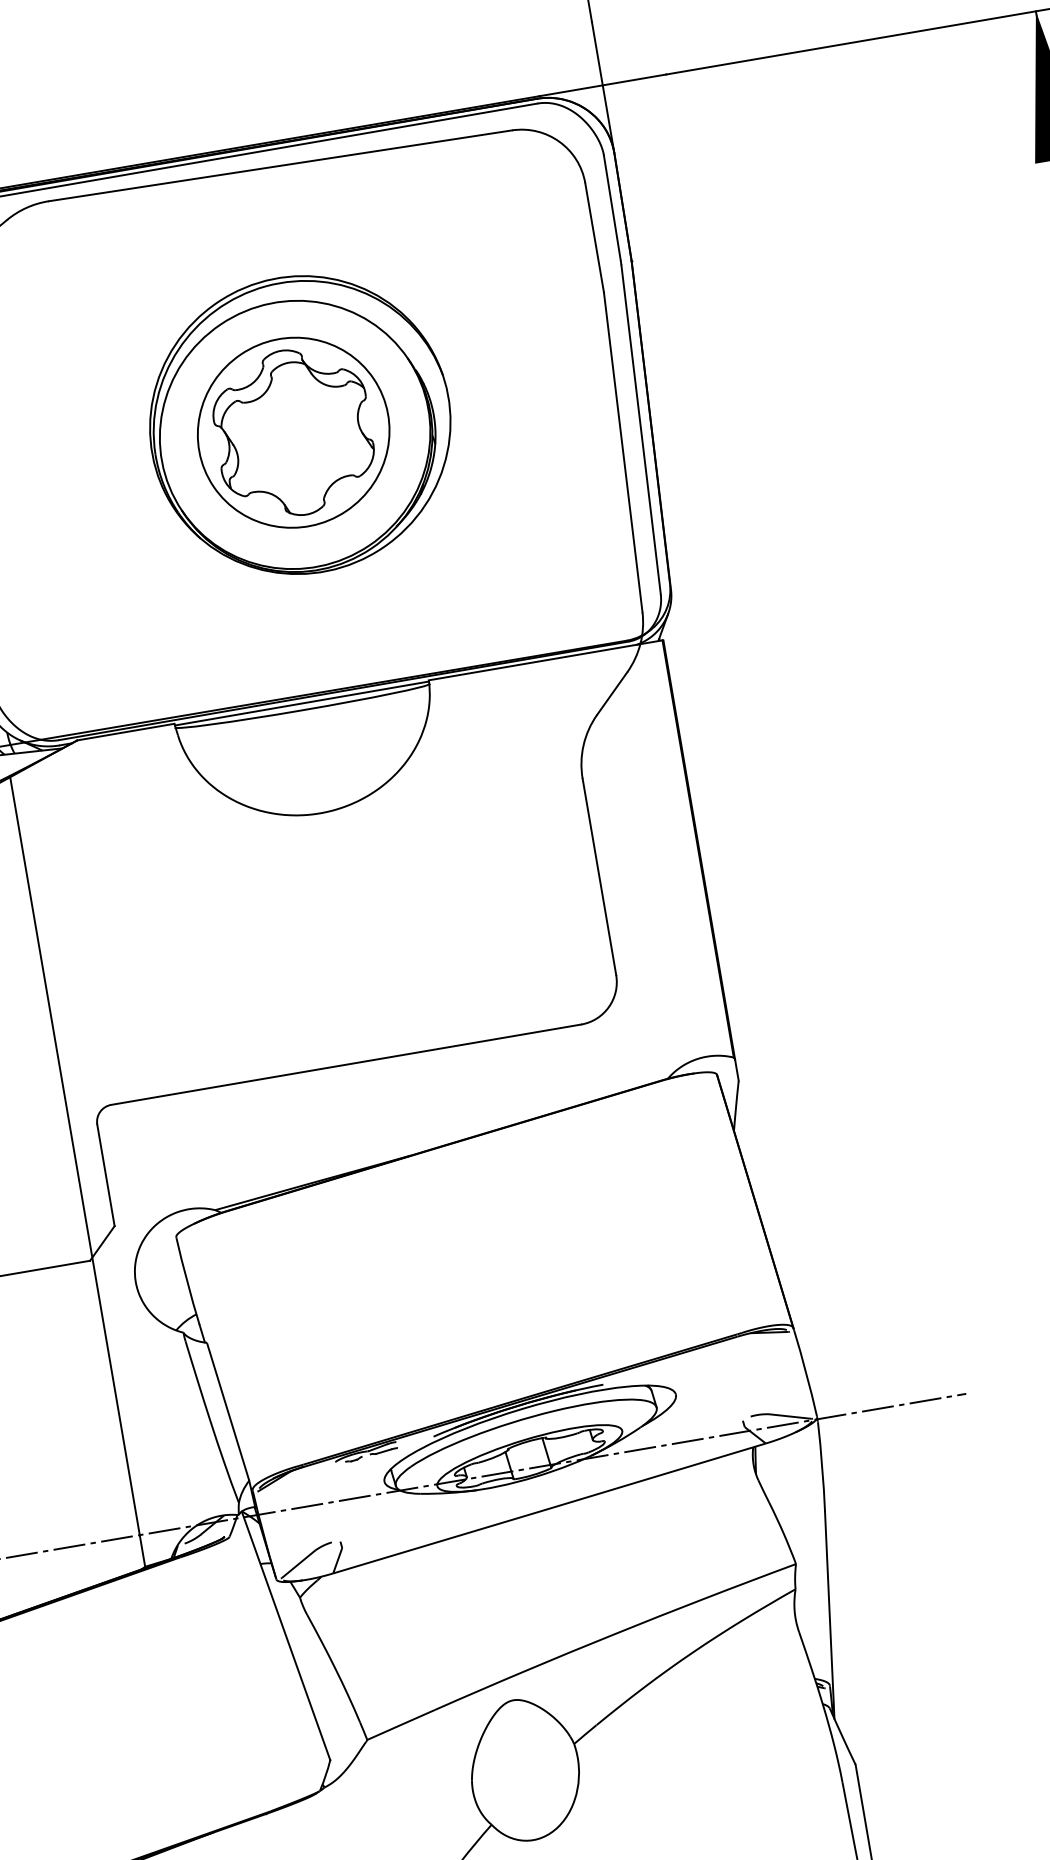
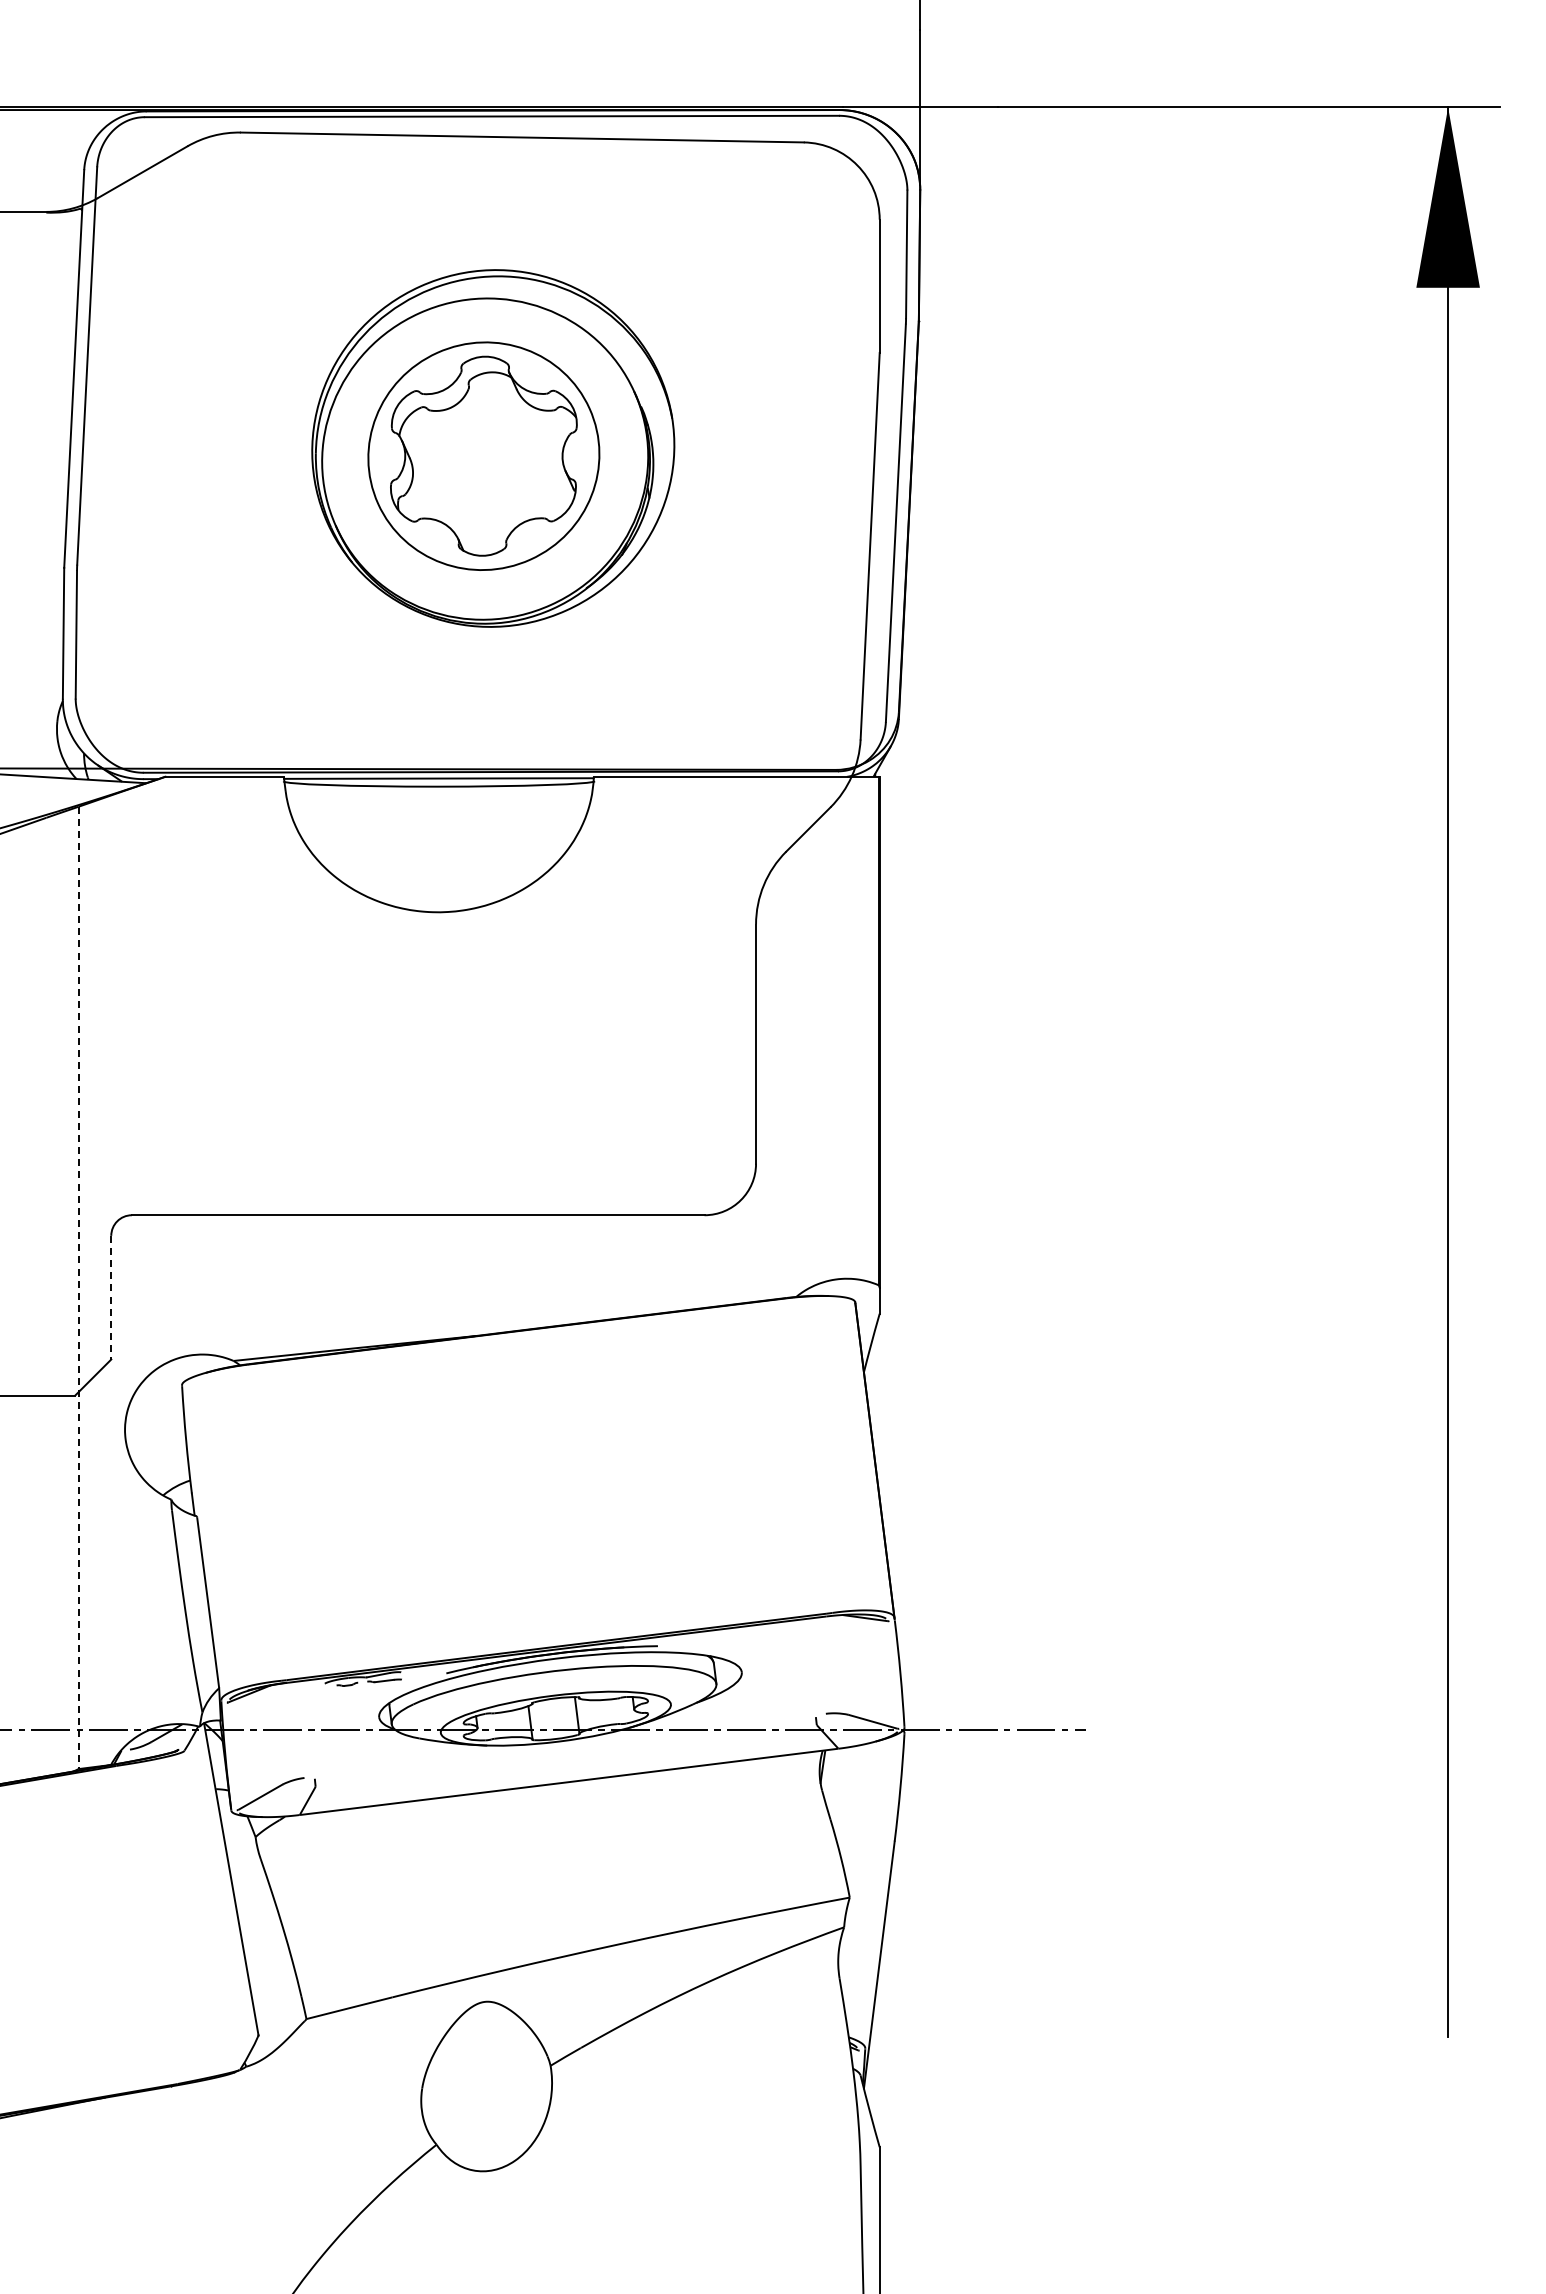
line: (77, 1172) -> (78, 1288), solid -> dashed
line: (106, 1175) -> (111, 1297), solid -> dashed

